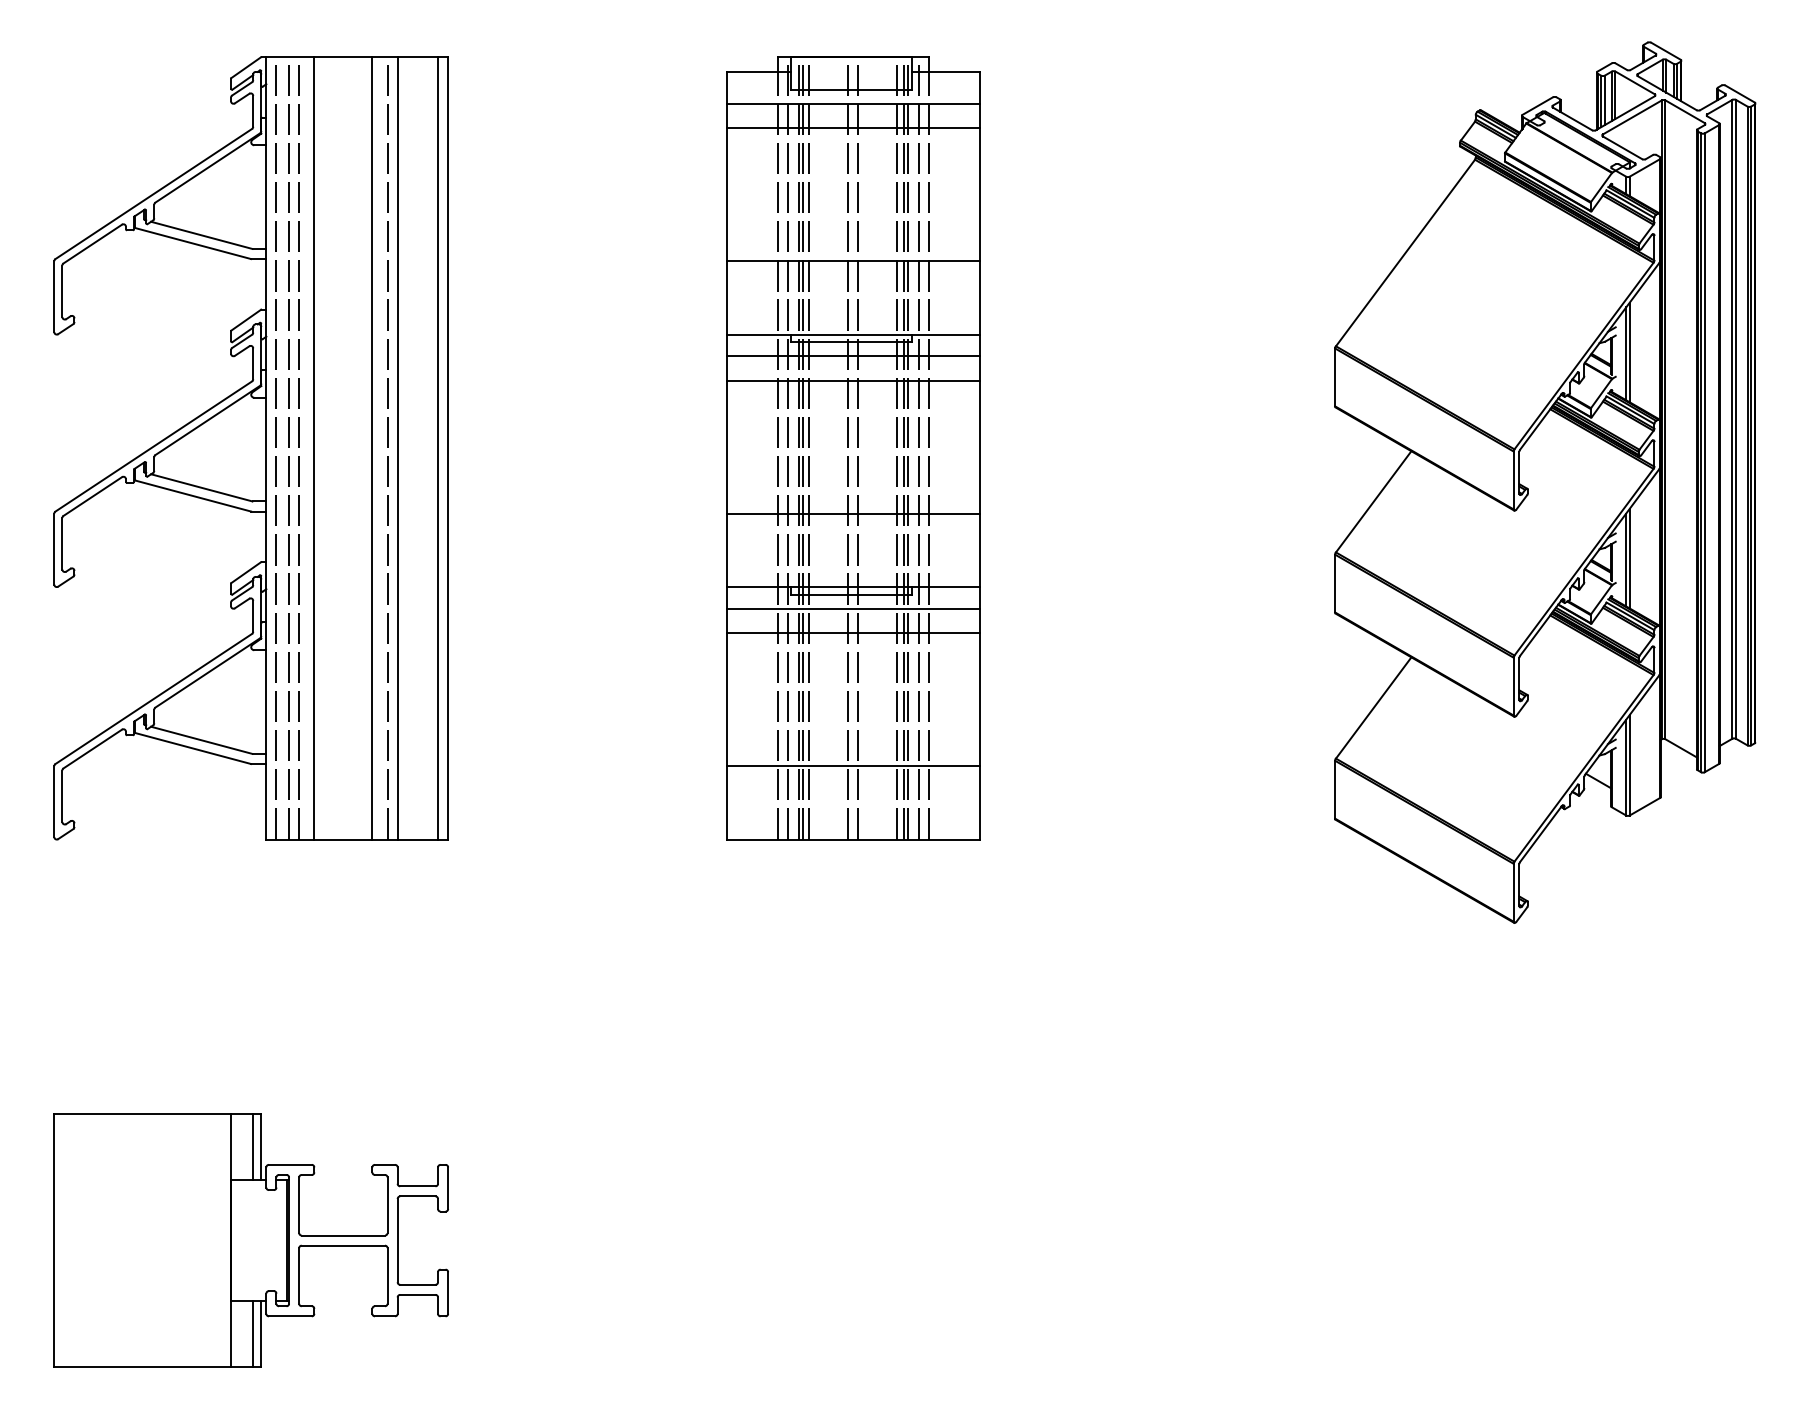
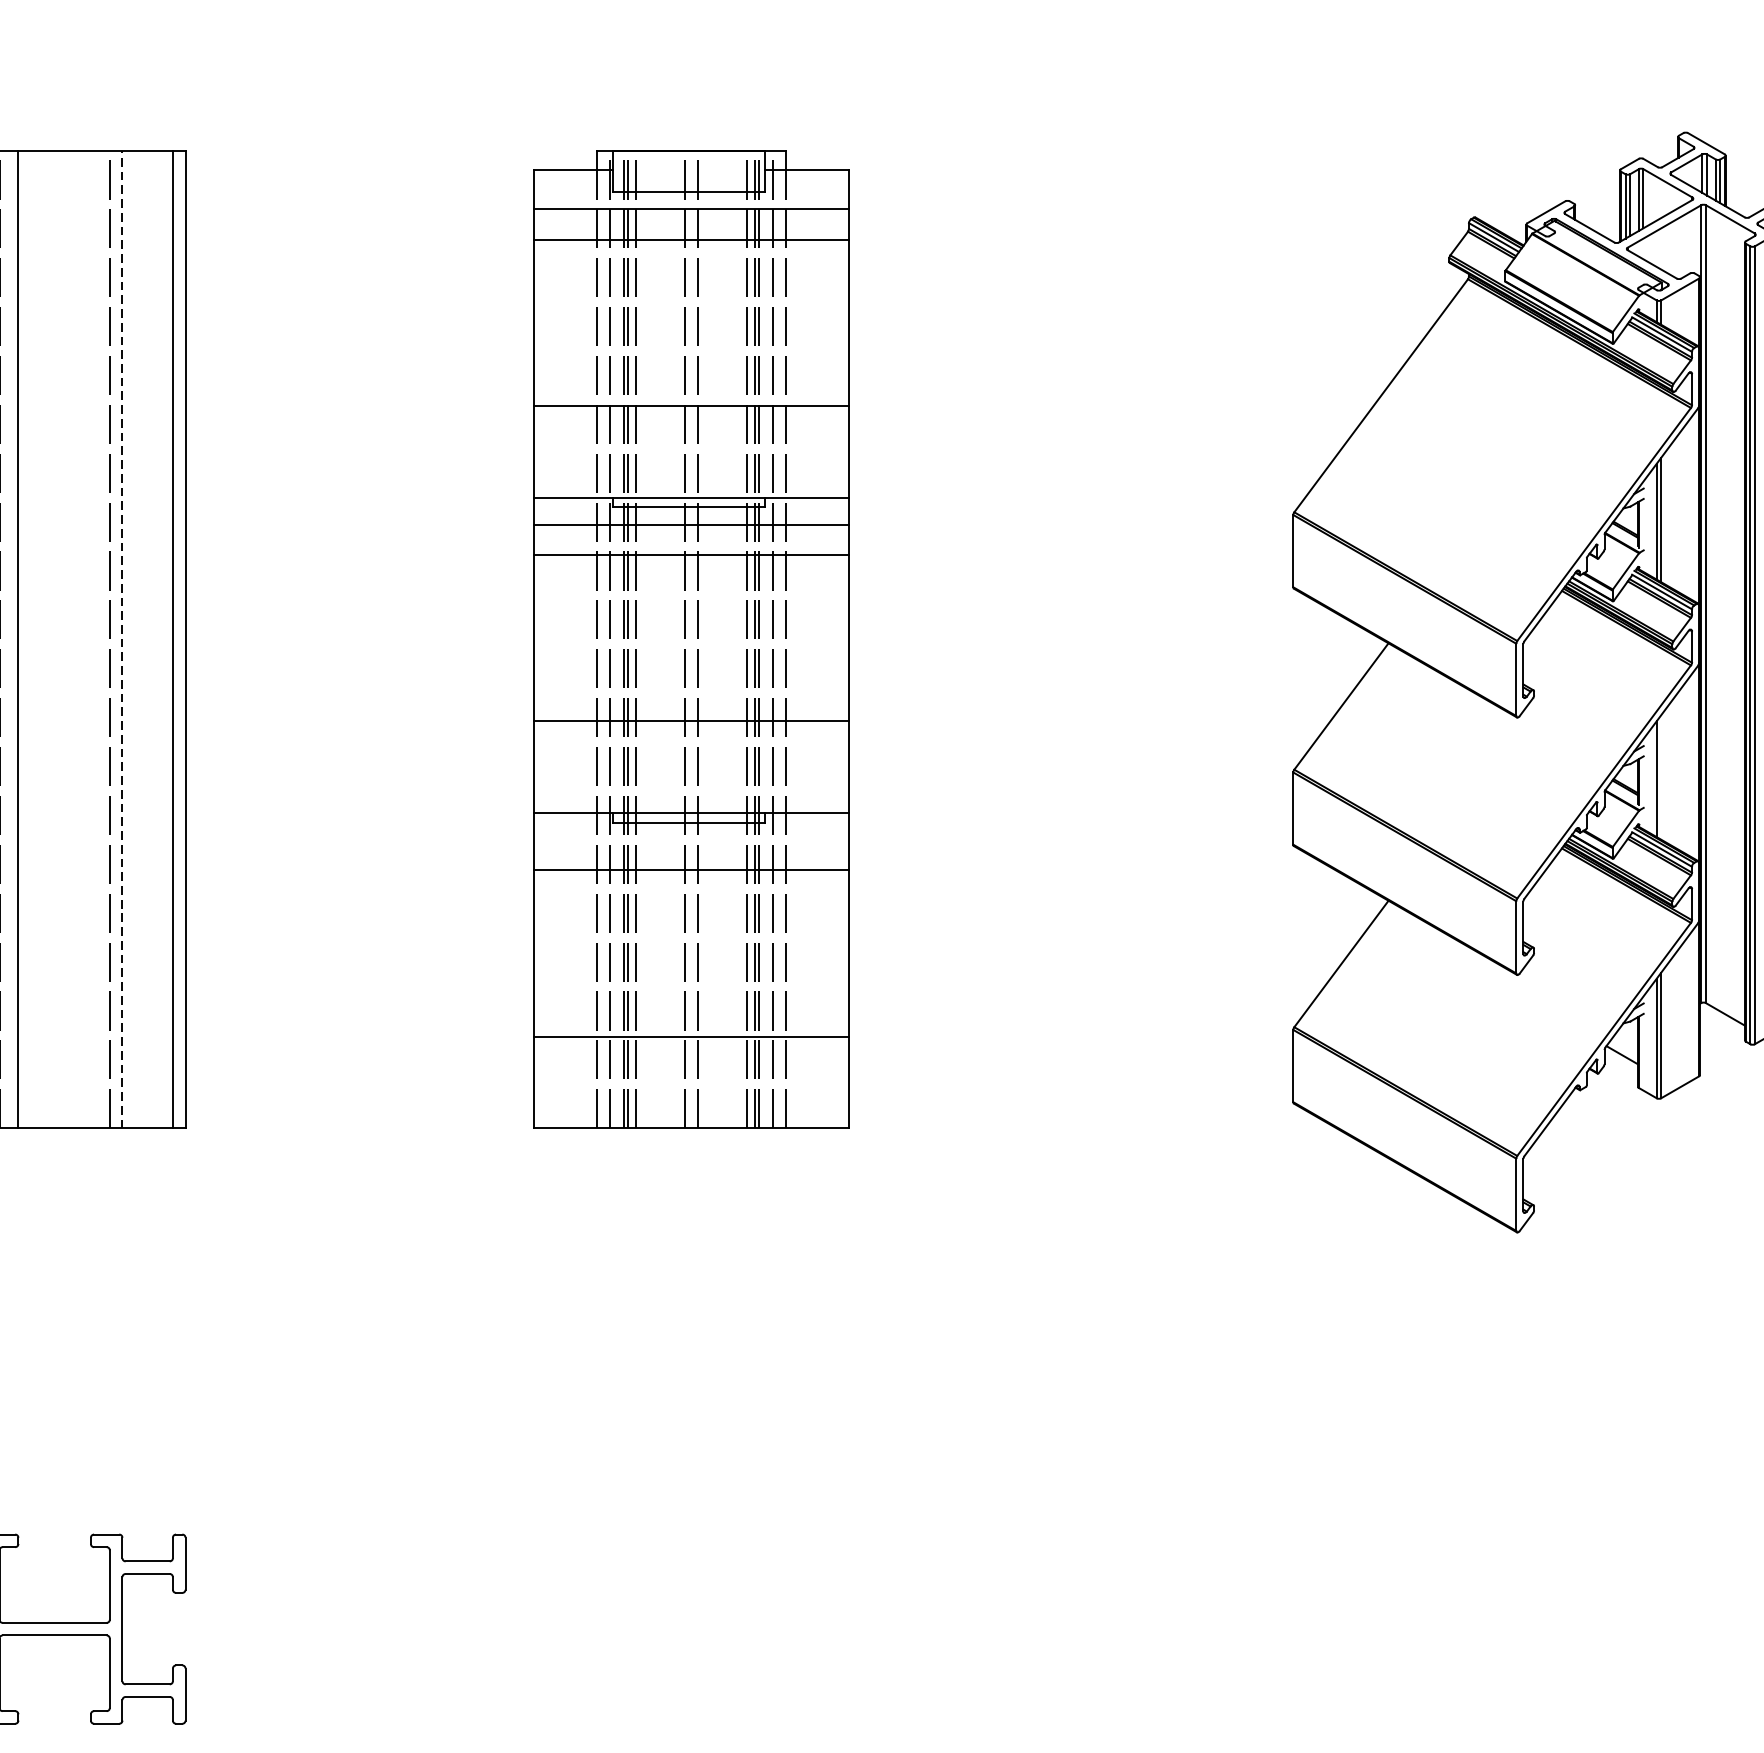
line: (397, 447) -> (122, 638), solid -> dashed
line: (372, 448) -> (91, 639), removed
line: (1629, 558) -> (1660, 777), removed
line: (853, 608) -> (691, 839), removed

